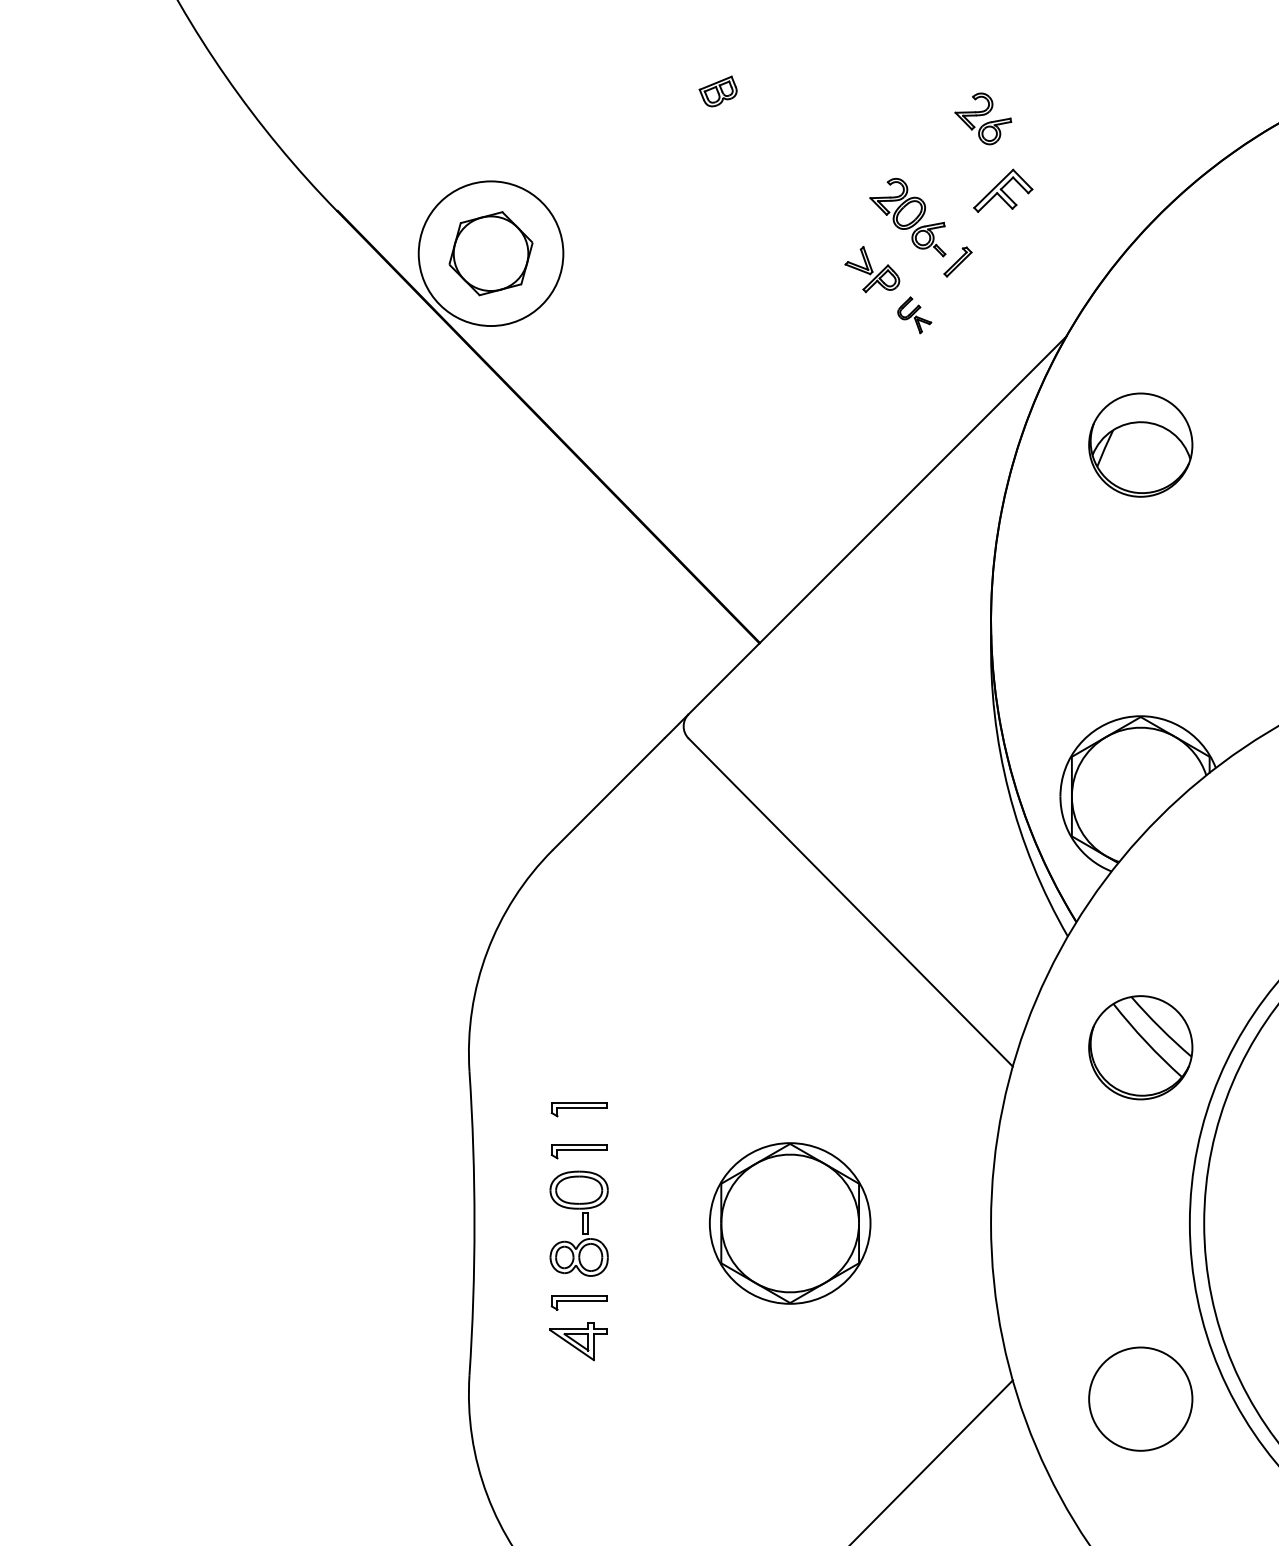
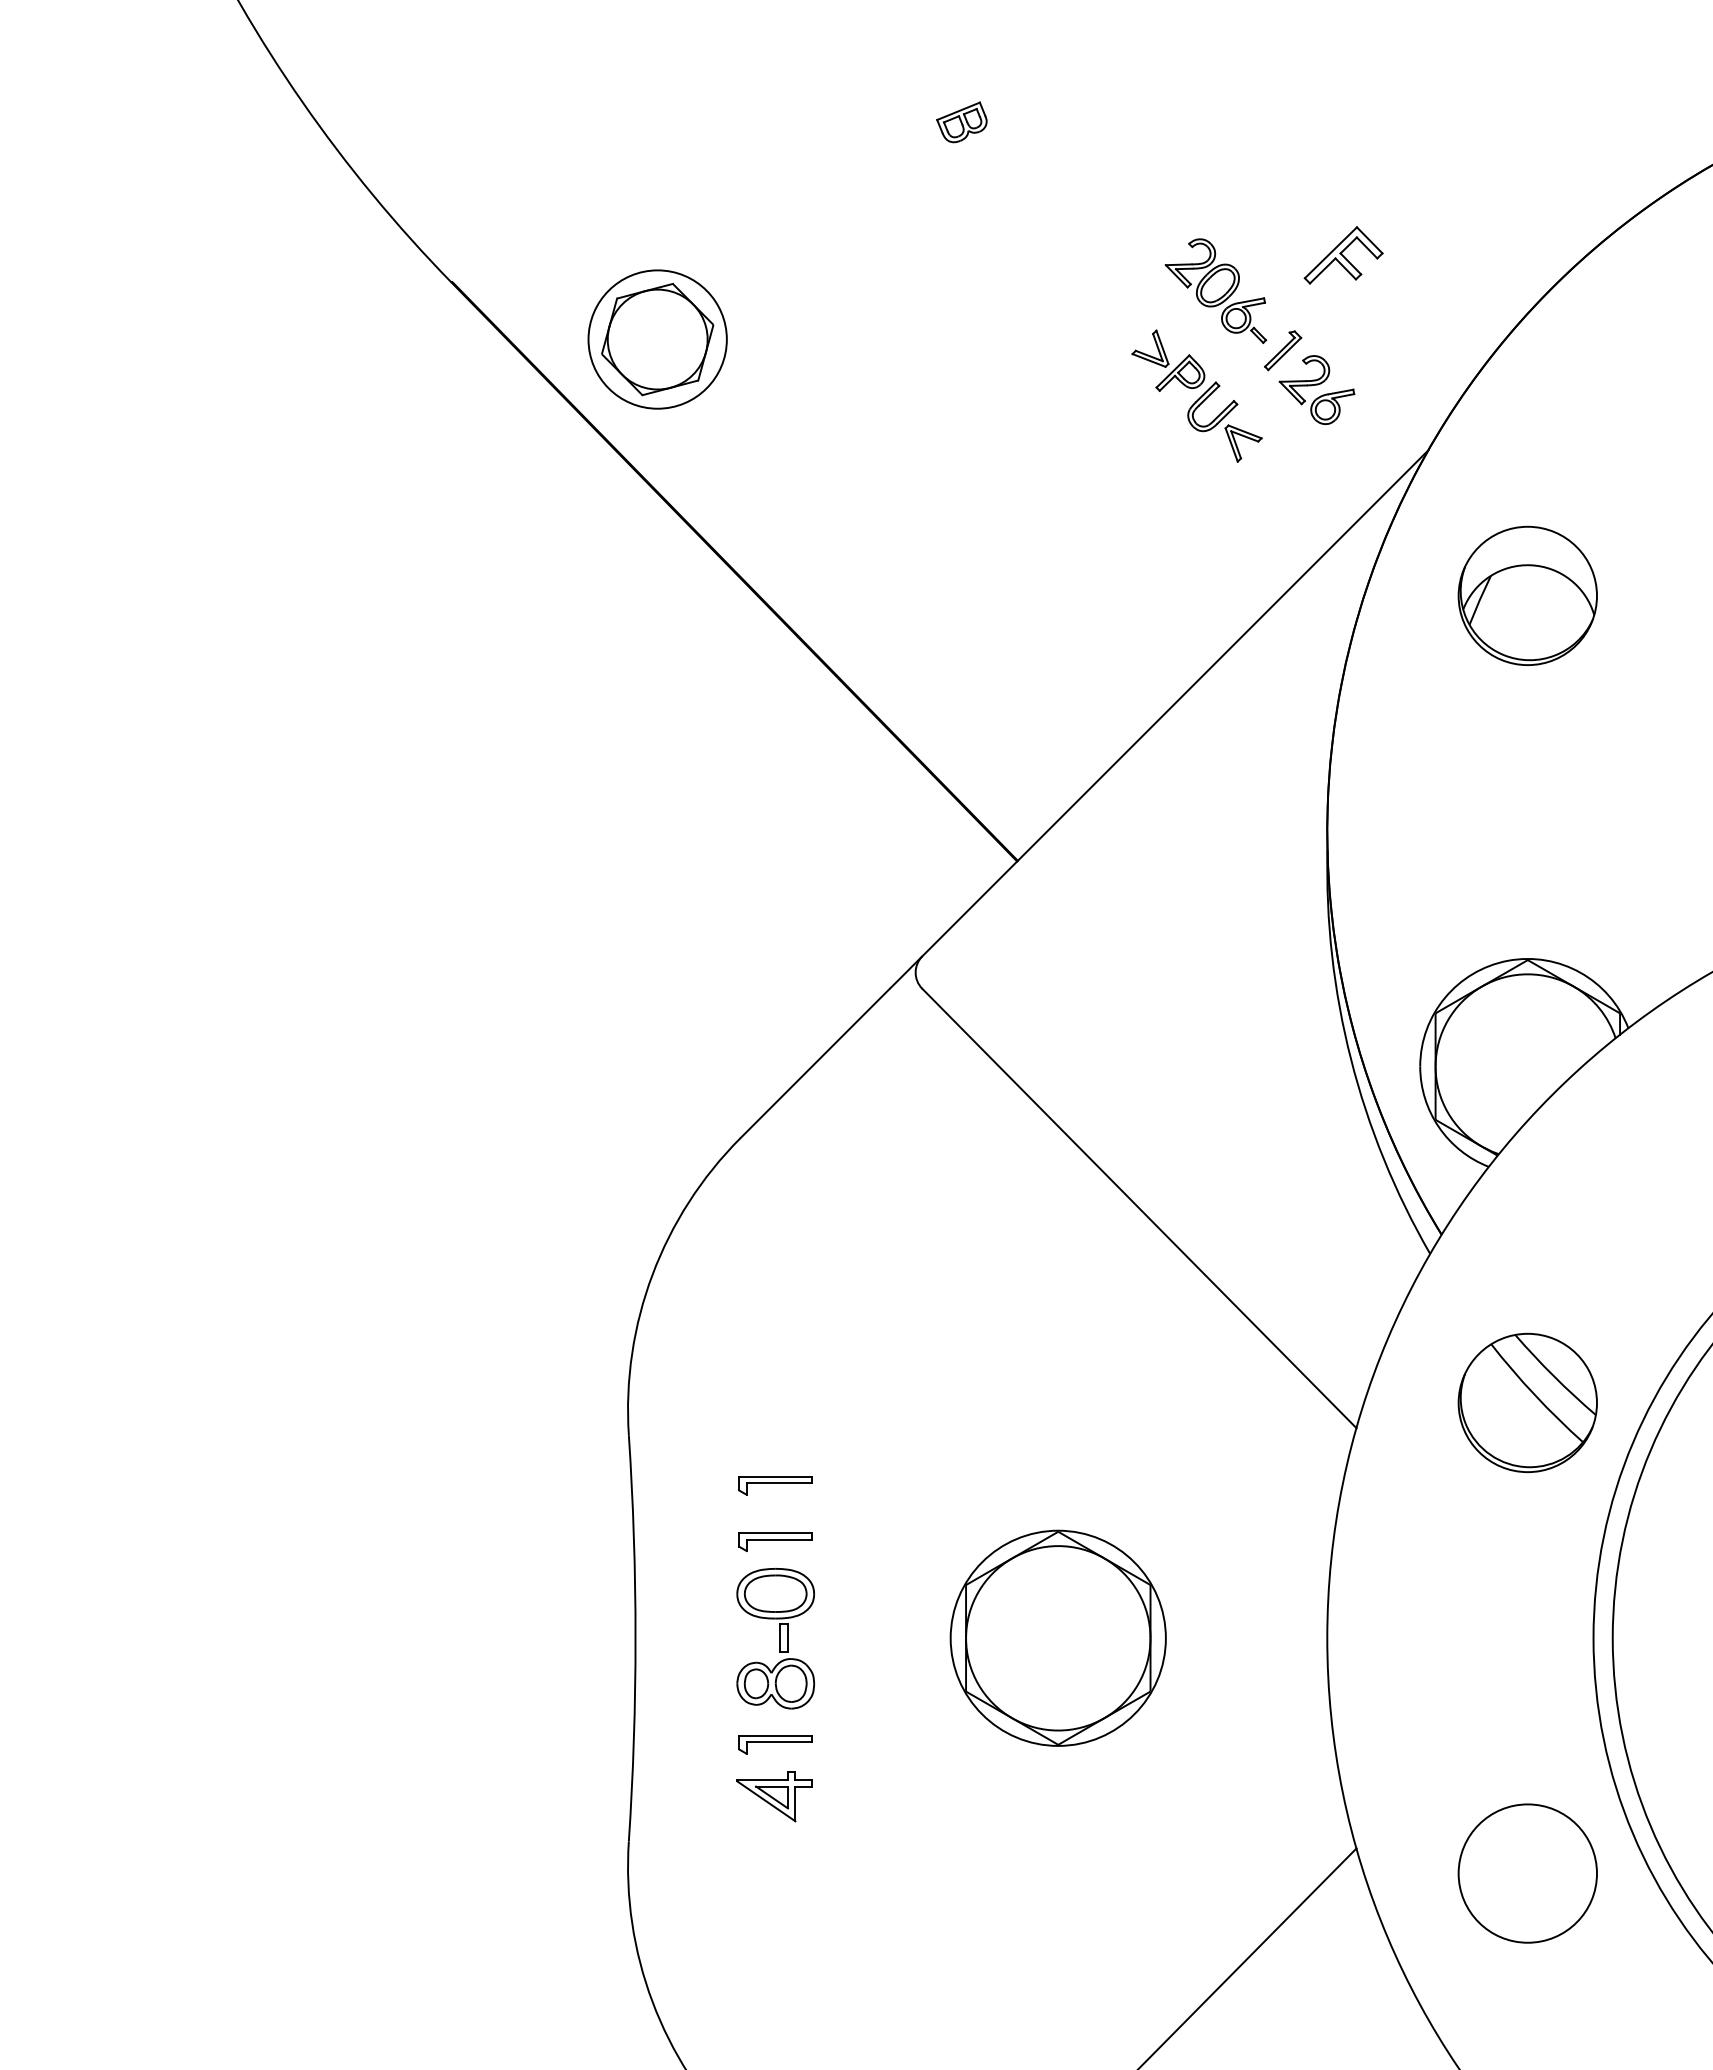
part: (982, 118) -> (1316, 389), moved
circle: (490, 253) -> (657, 339), size x0.71
part: (914, 314) -> (1224, 421), size x1.67

